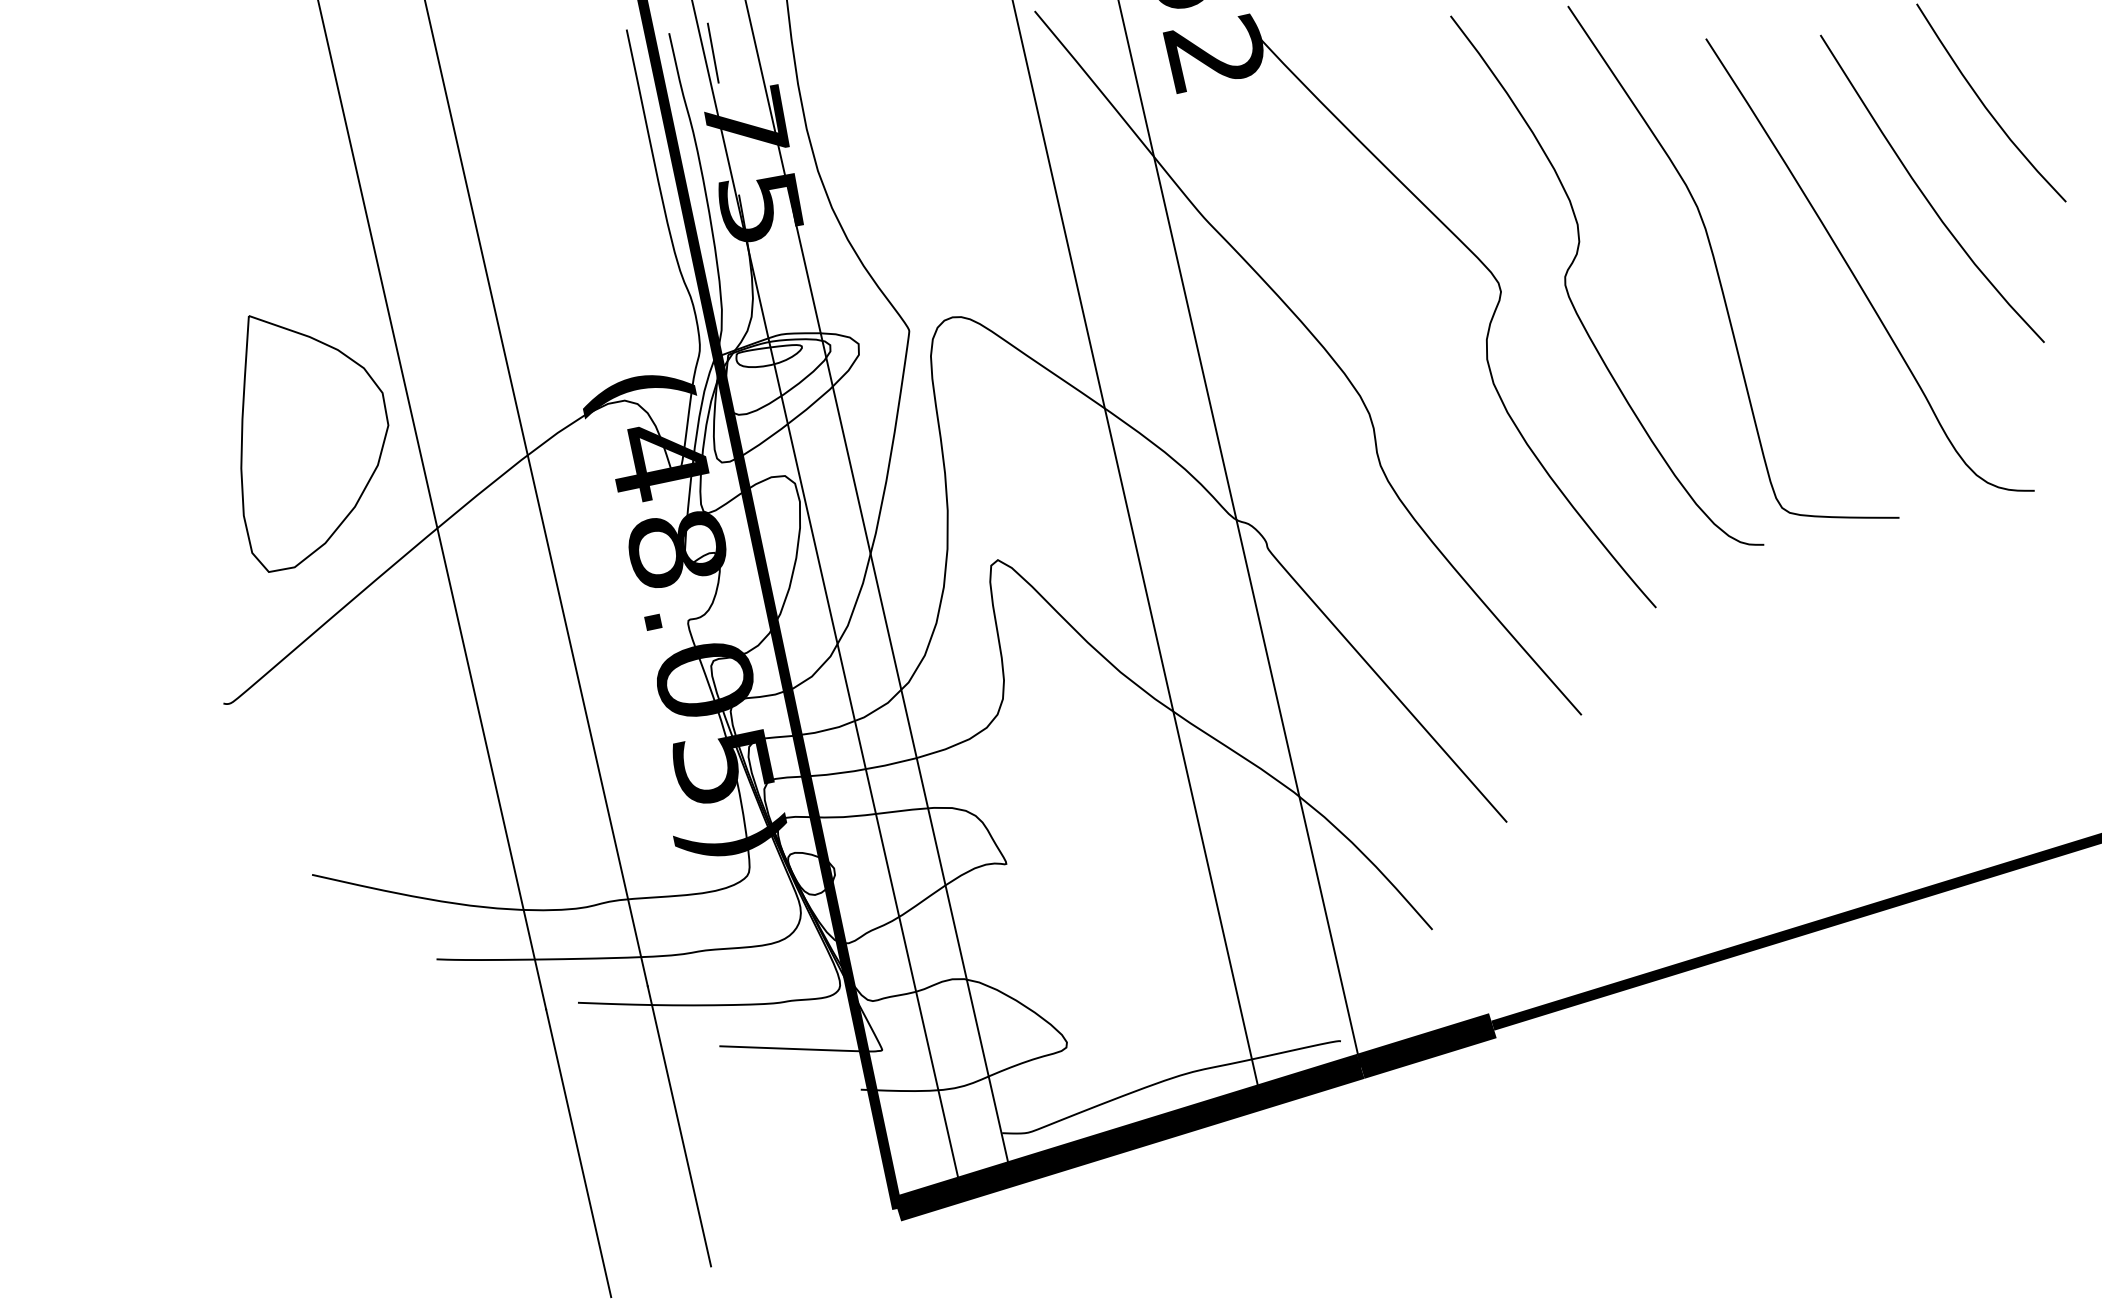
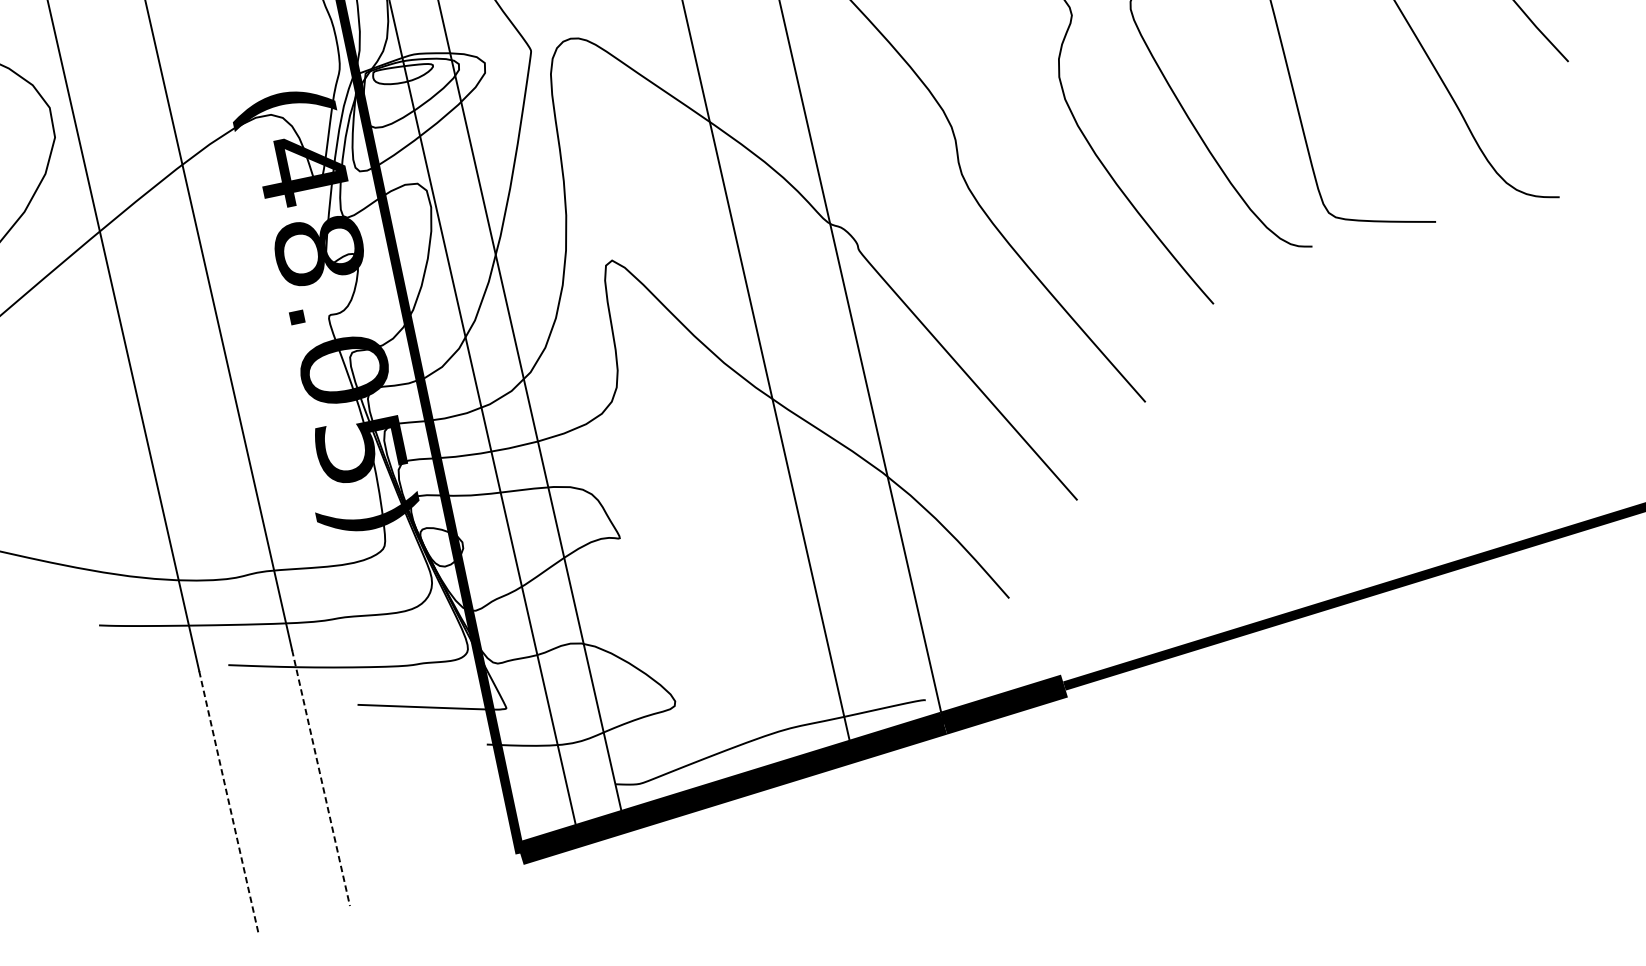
line: (679, 1126) -> (321, 778), solid -> dashed
line: (578, 1153) -> (228, 802), solid -> dashed

